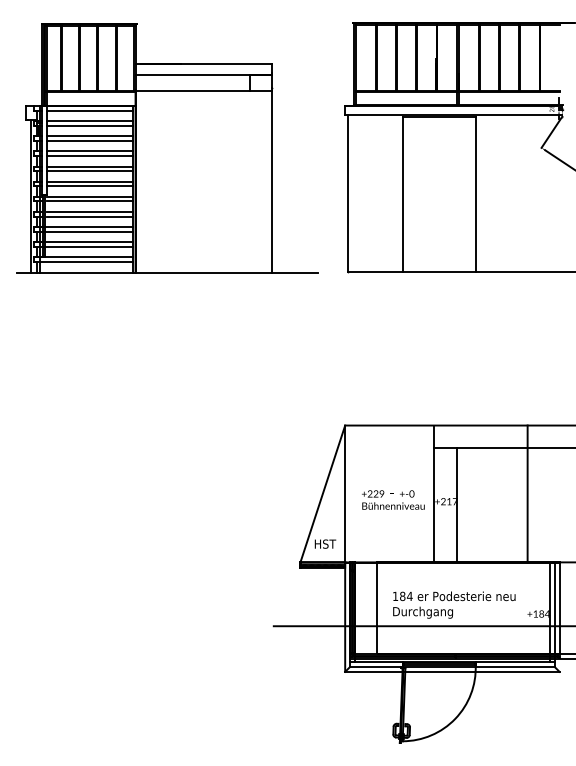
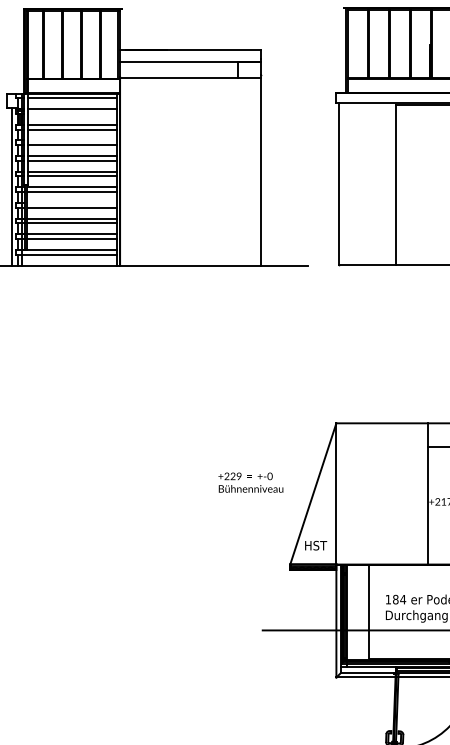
line: (89, 125) -> (72, 113), removed
line: (89, 151) -> (72, 140), removed
line: (89, 211) -> (72, 202), removed
text: (393, 499) -> (251, 482), moved

